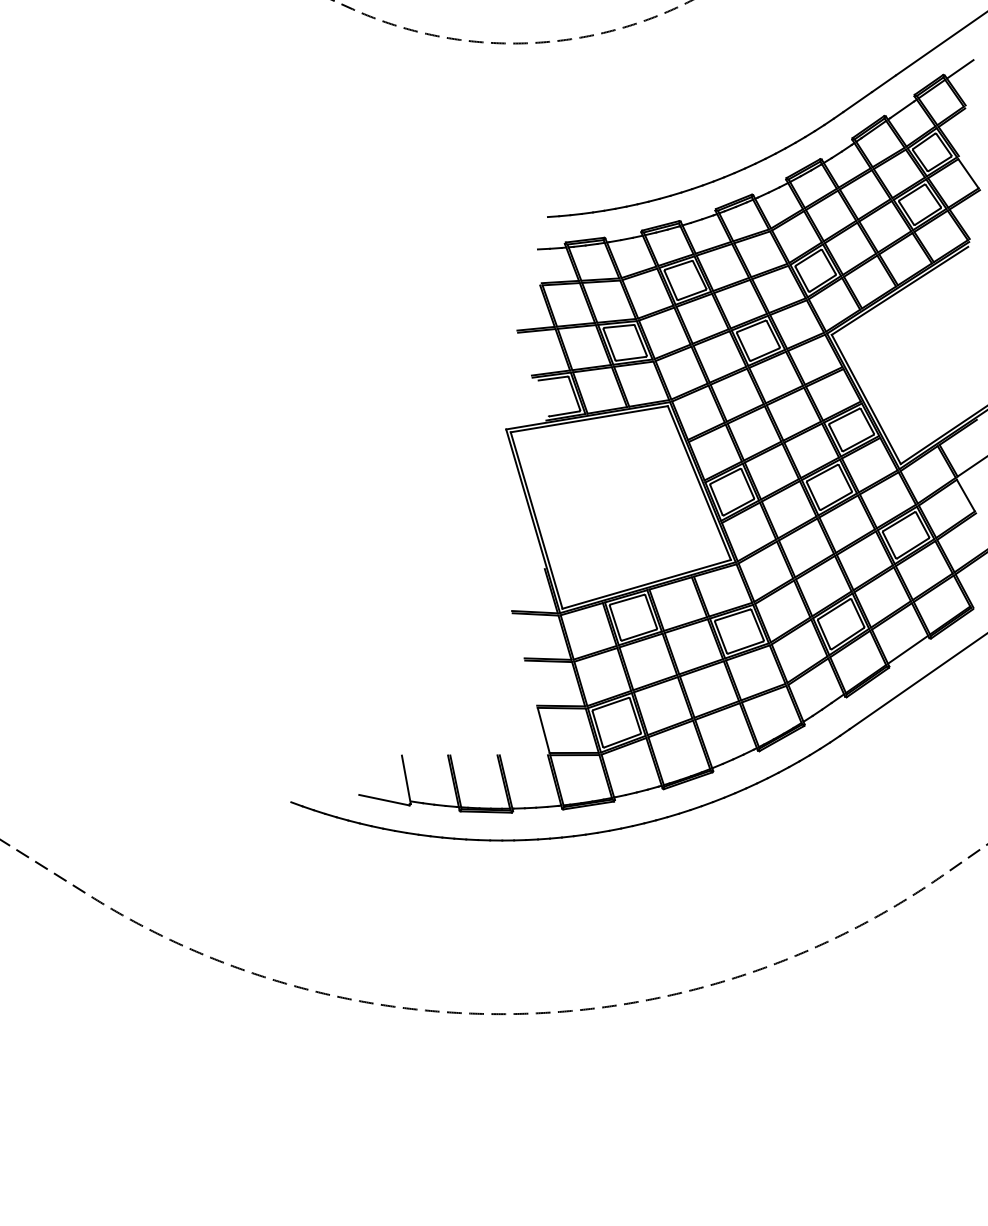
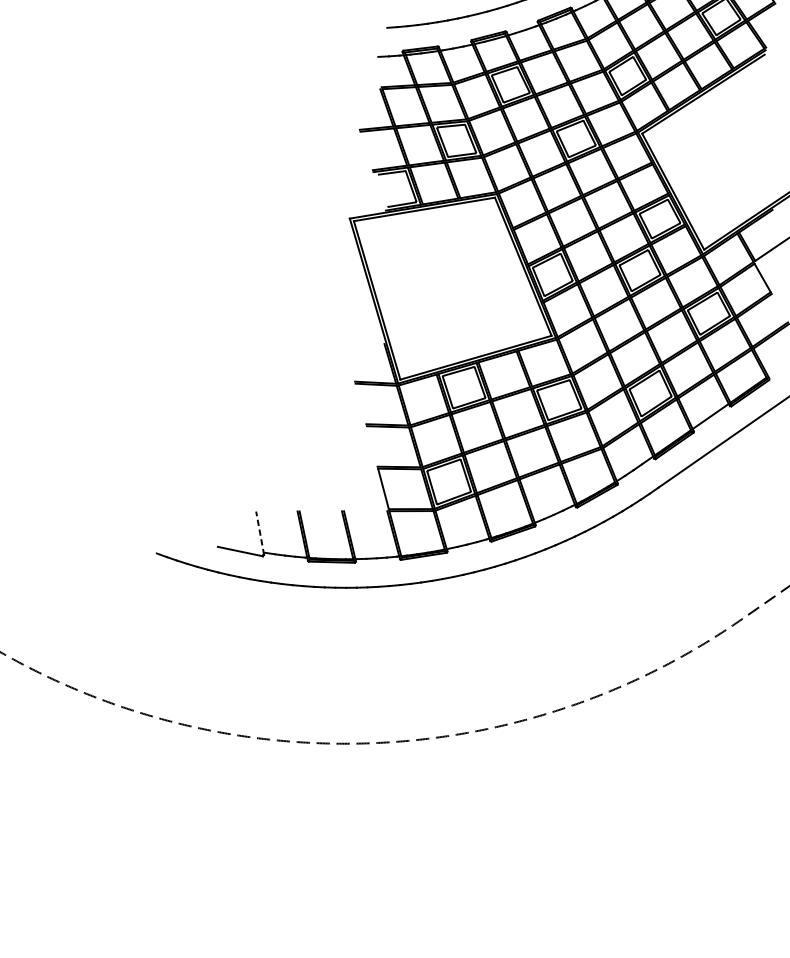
line: (406, 779) -> (260, 532), solid -> dashed

